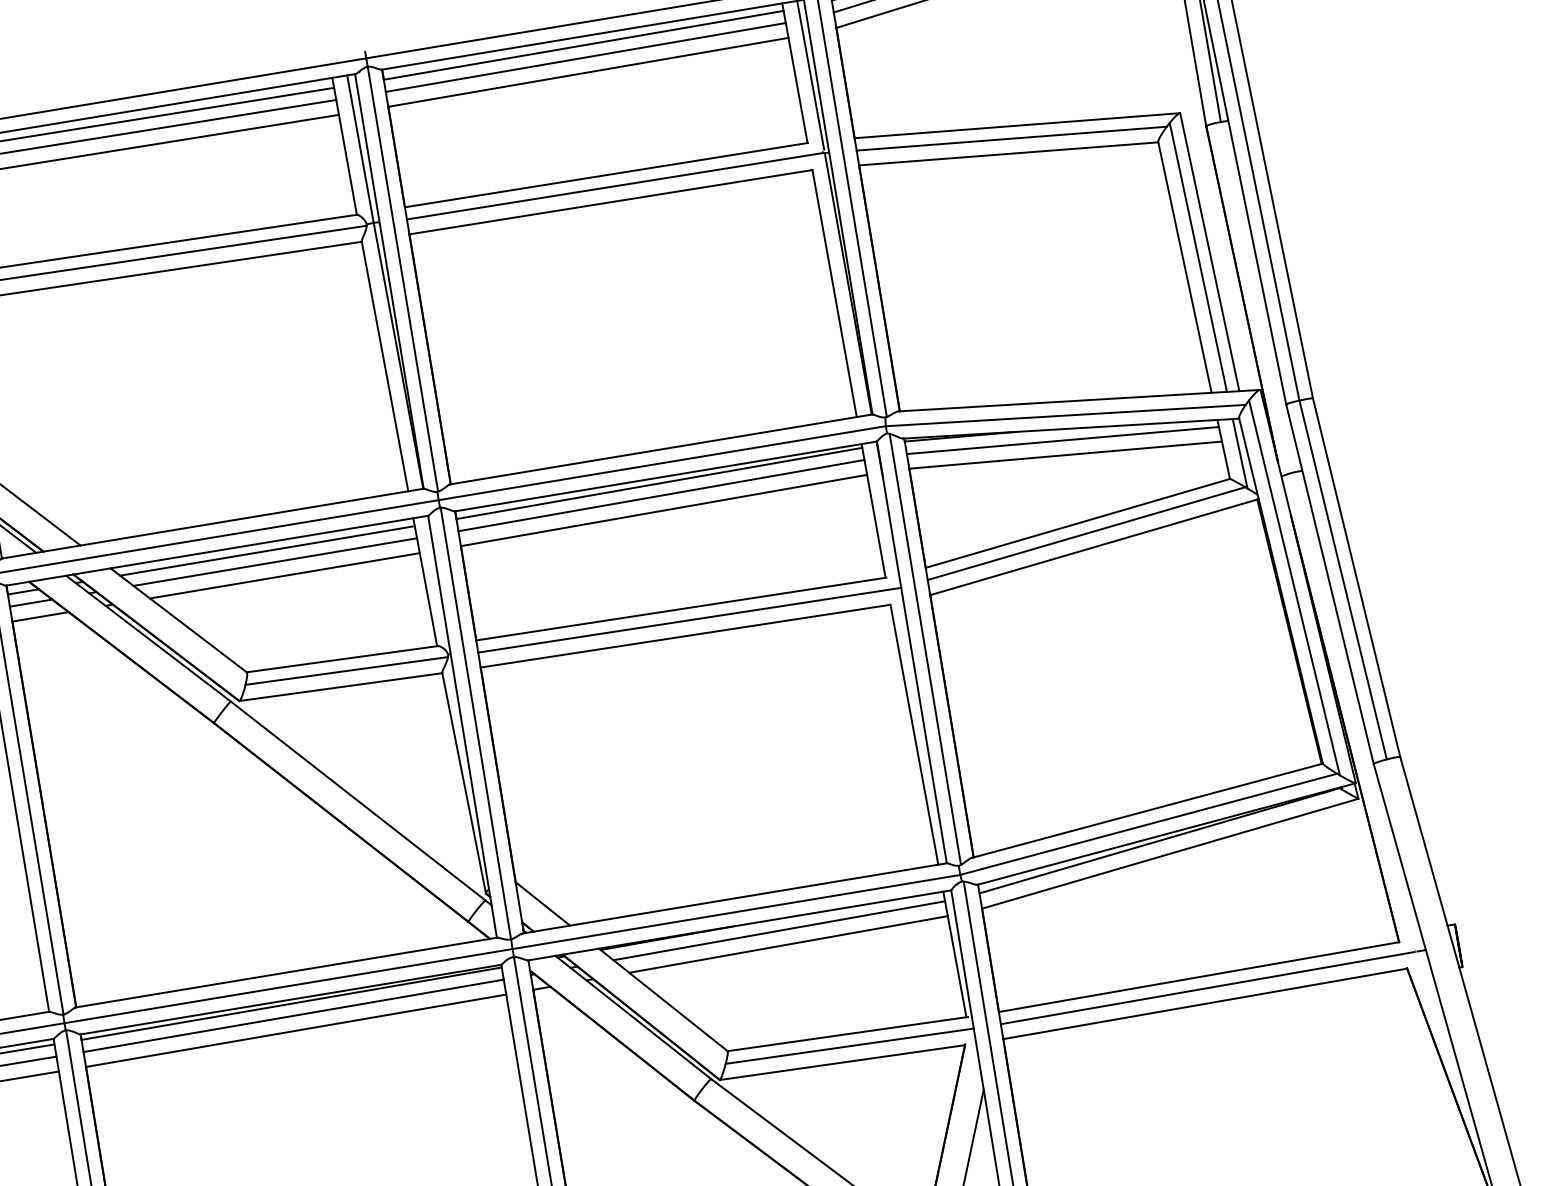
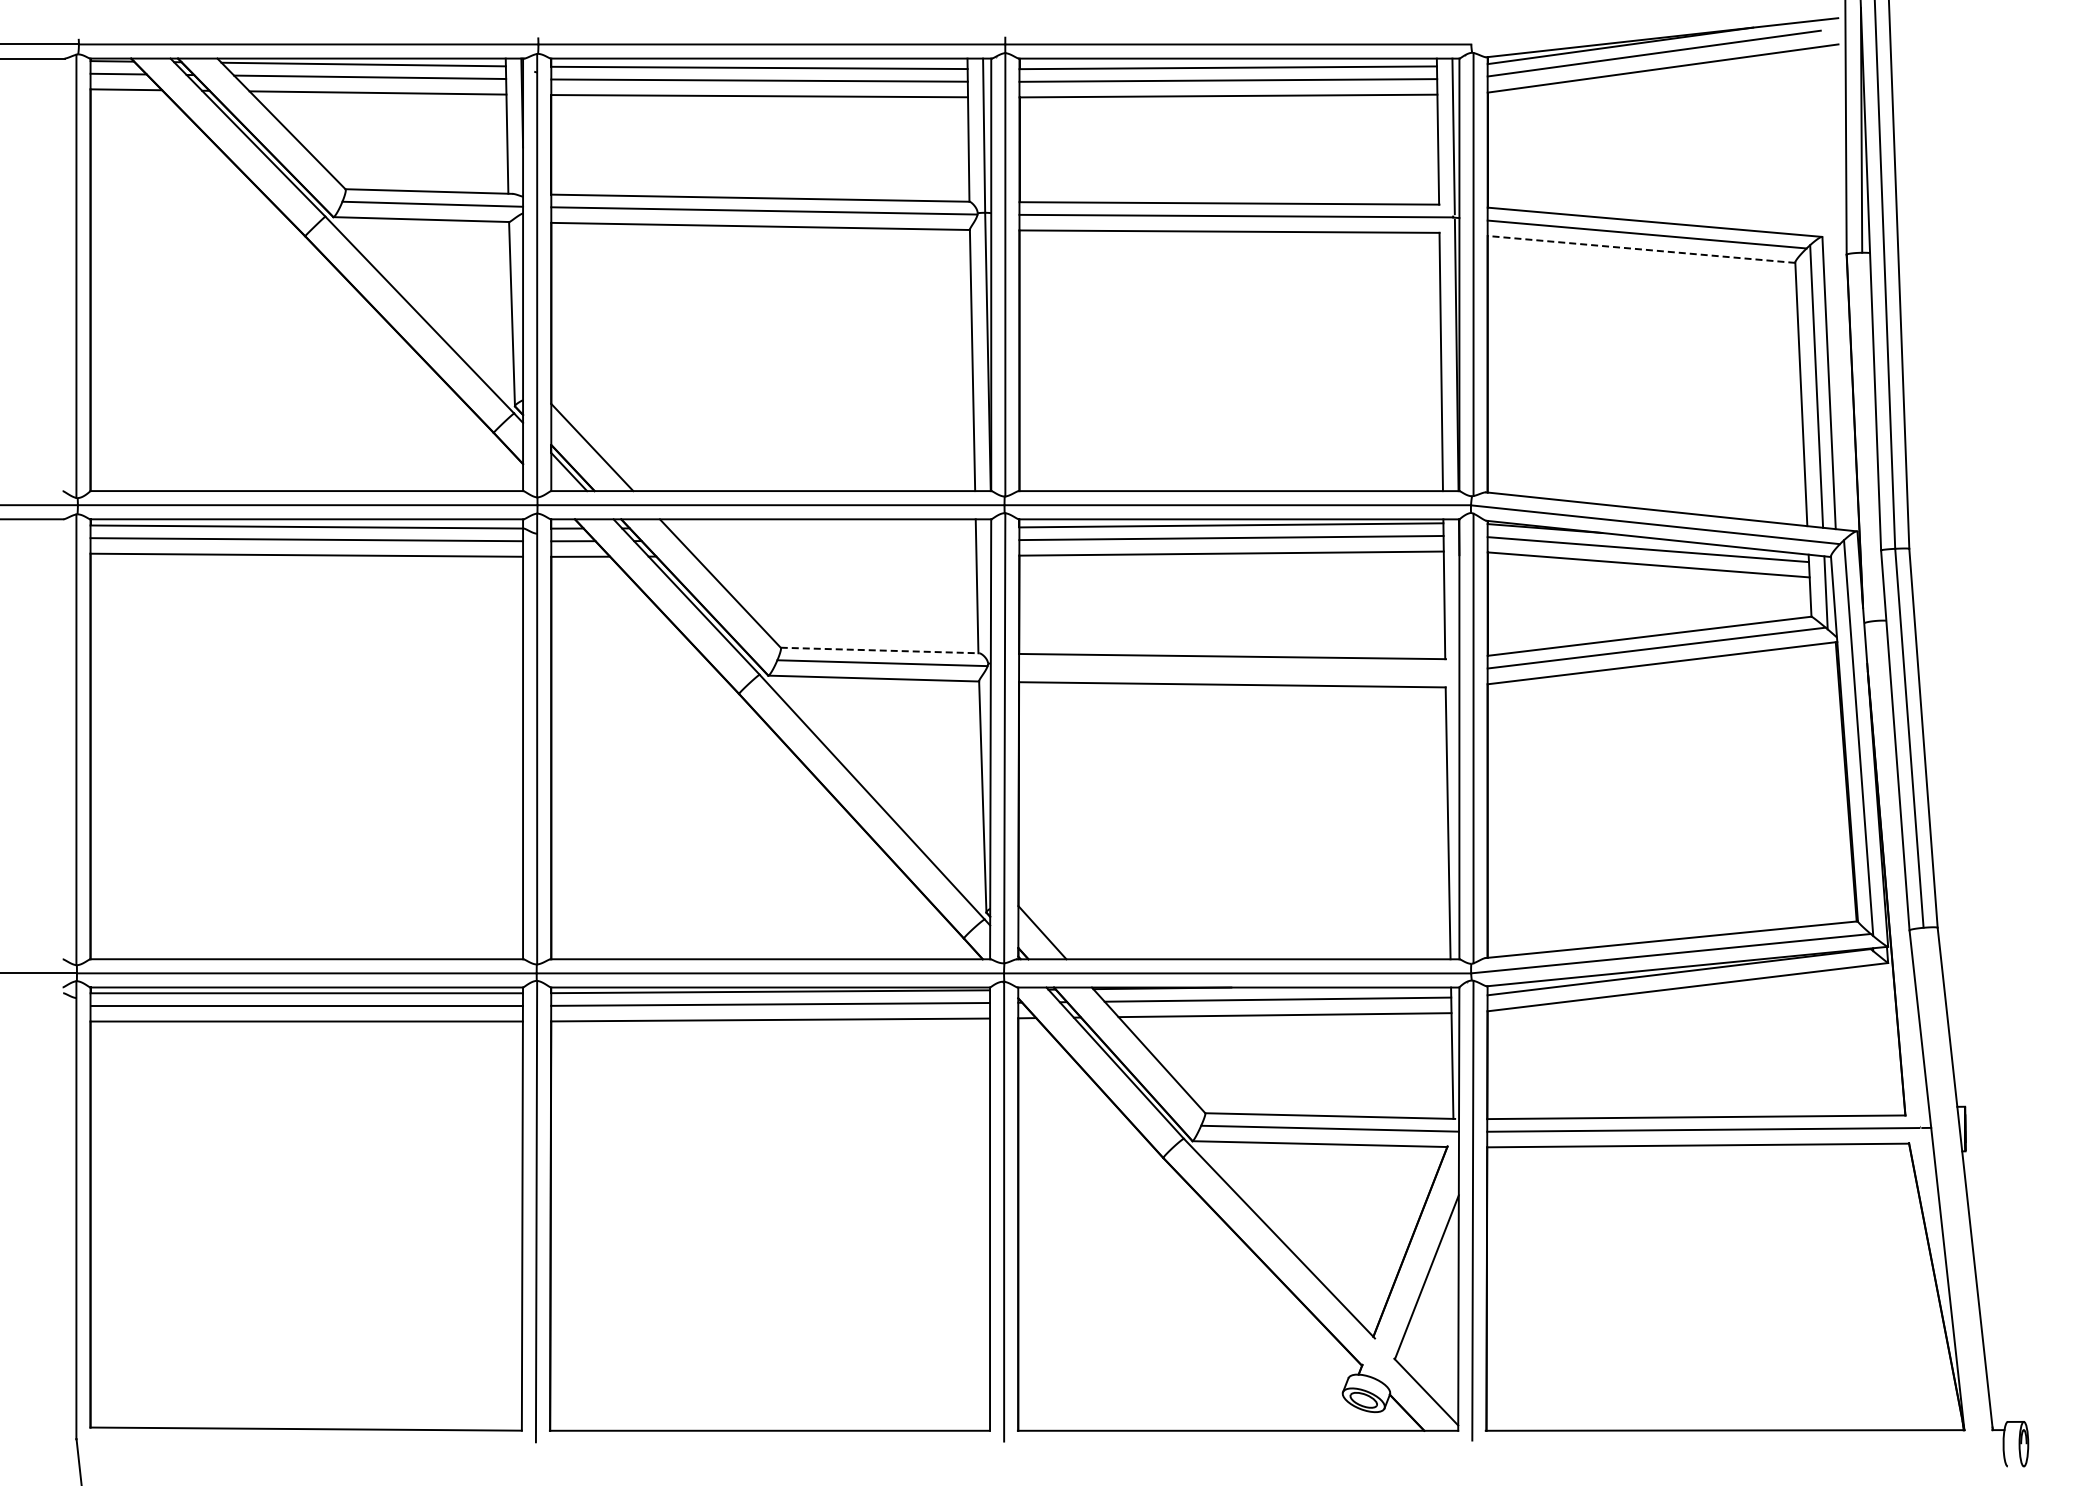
line: (1008, 153) -> (1641, 249), solid -> dashed
line: (266, 550) -> (821, 527), removed
line: (275, 561) -> (828, 540), removed
line: (284, 575) -> (835, 555), removed
line: (690, 620) -> (1239, 669), removed
line: (342, 659) -> (880, 650), solid -> dashed

